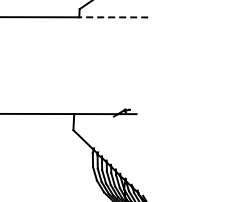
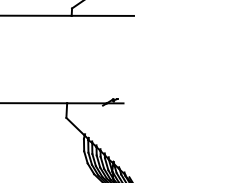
line: (113, 17) -> (102, 15), dashed -> solid

